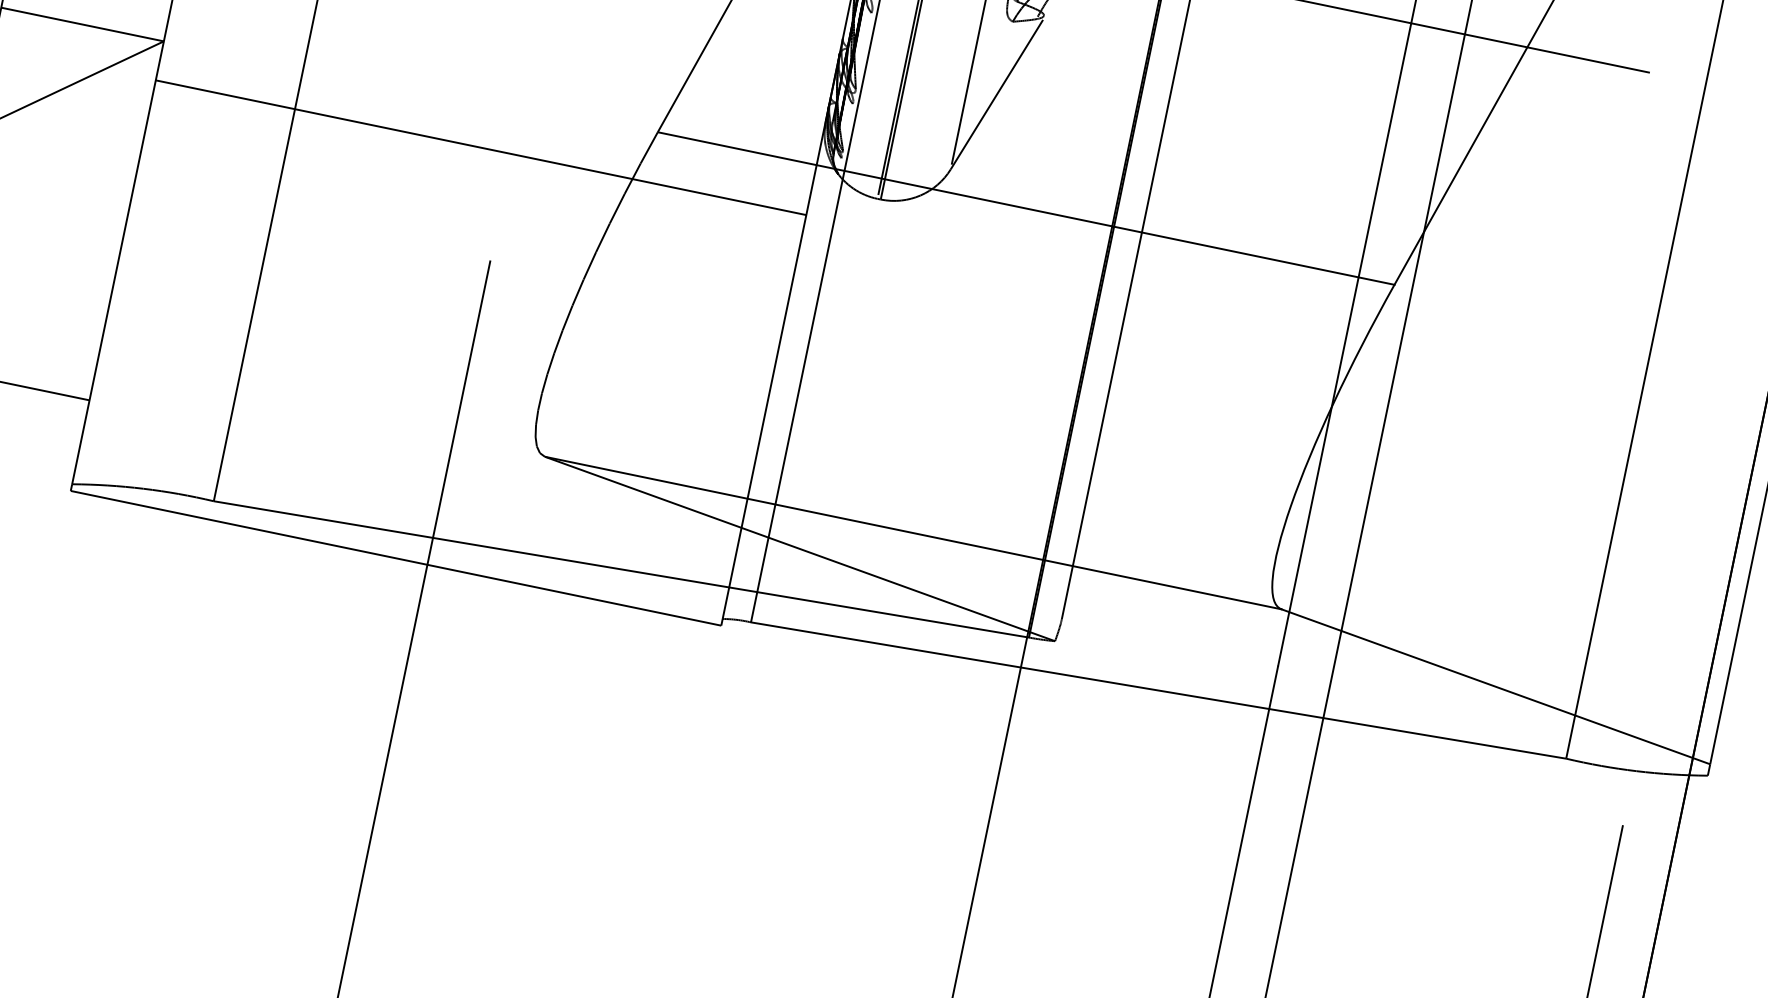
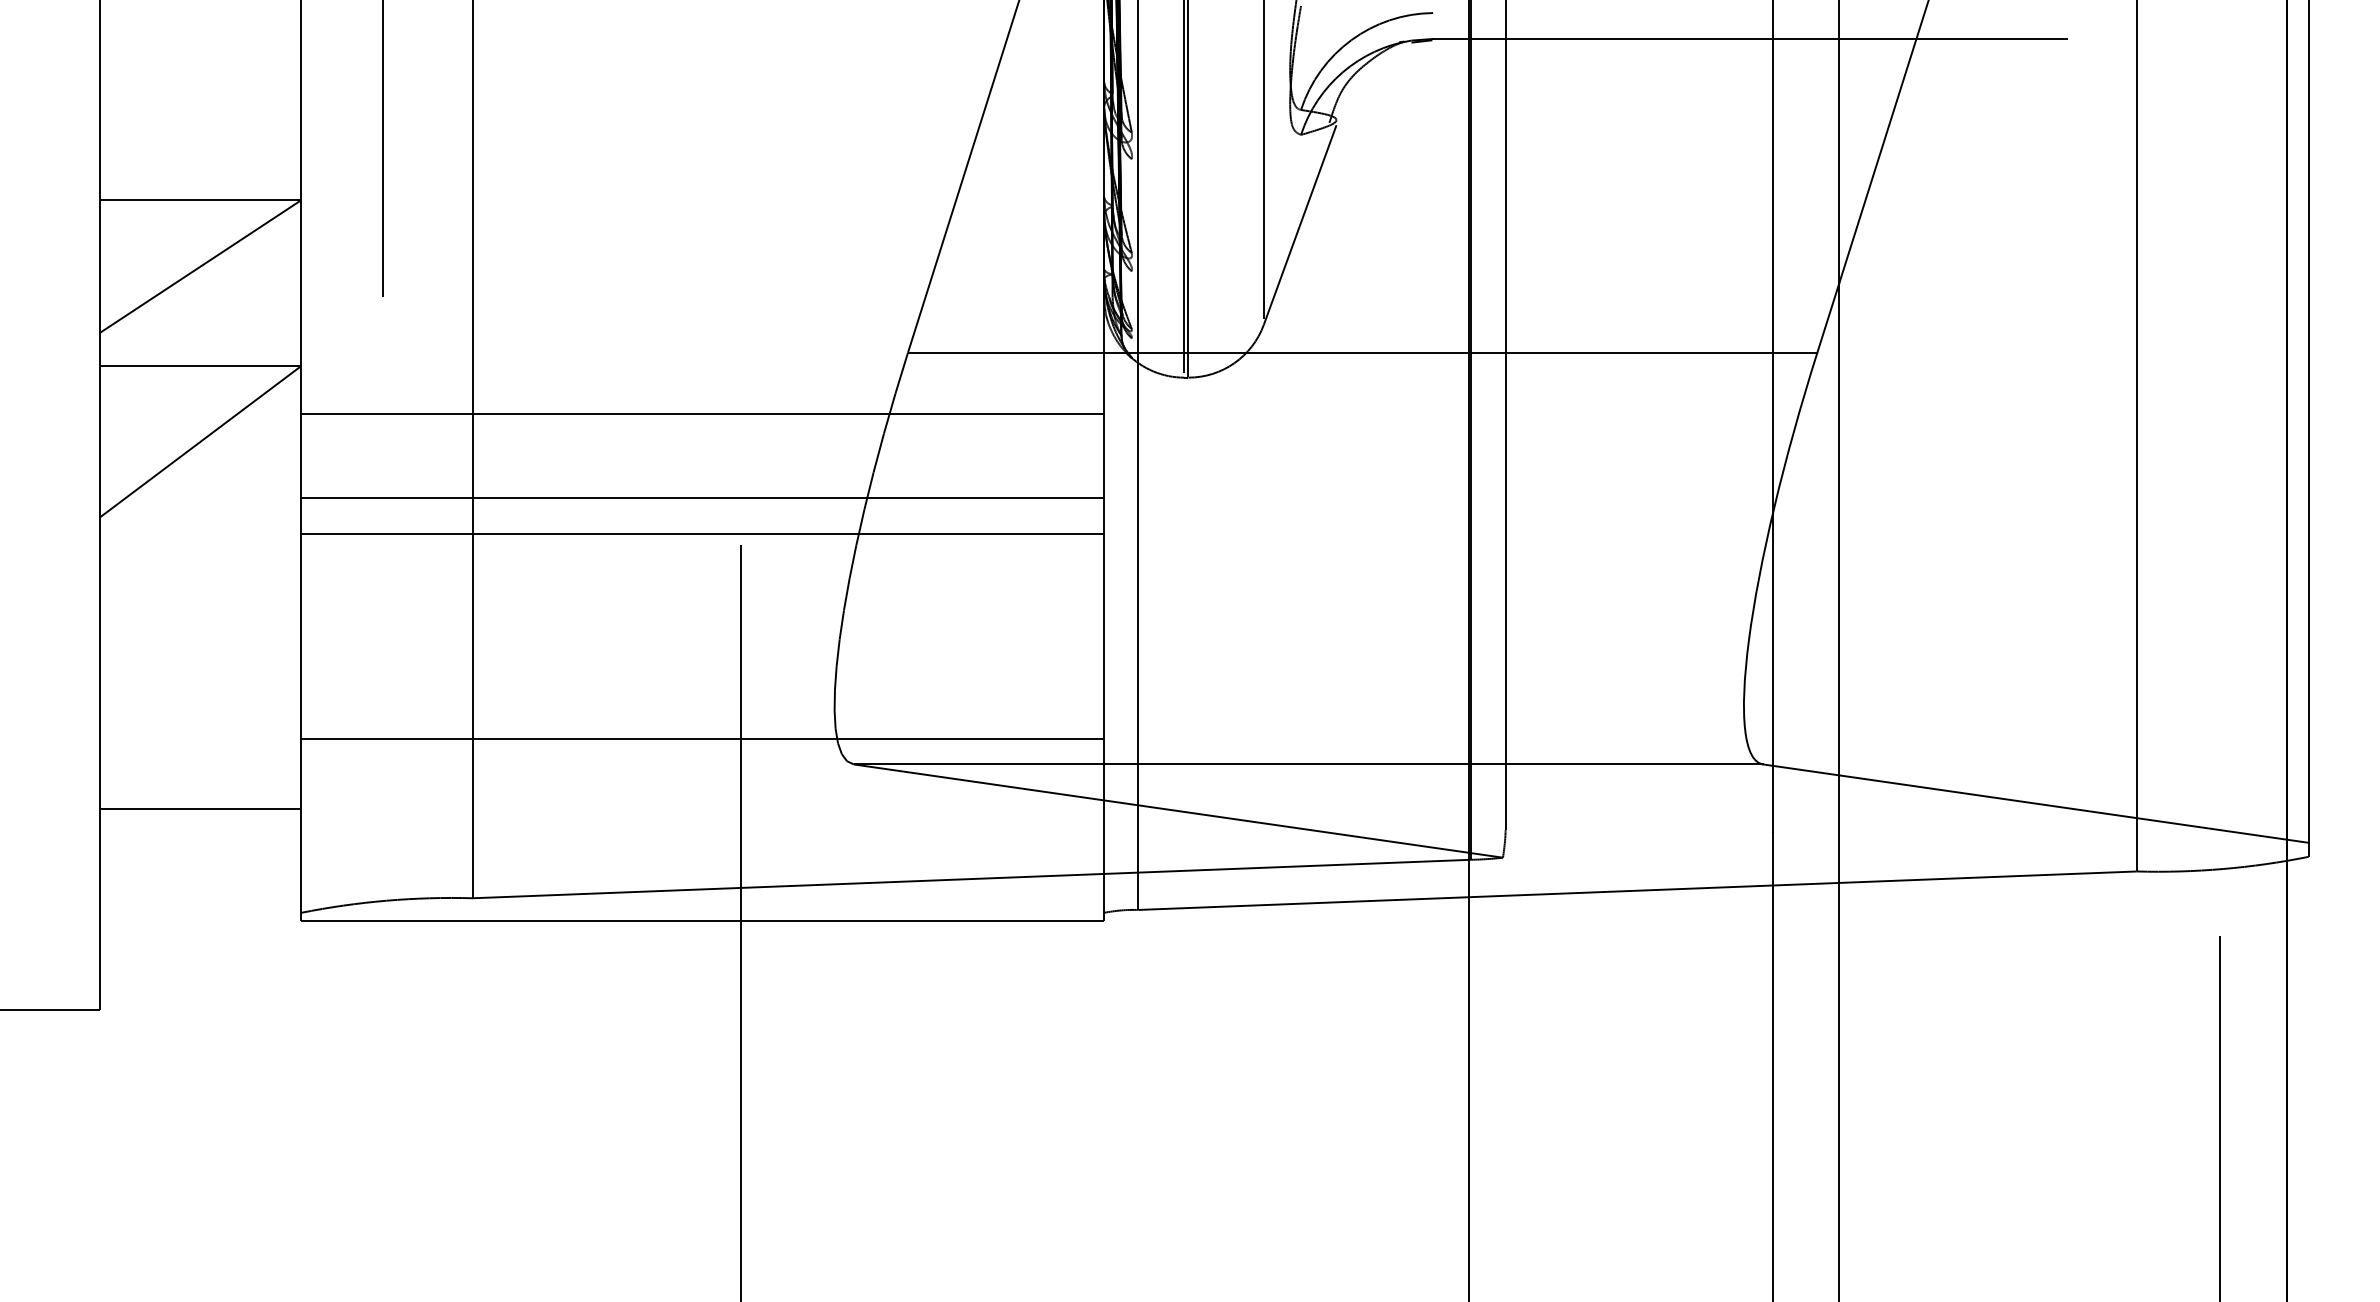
line: (467, 215) -> (702, 497), added
line: (460, 245) -> (702, 534), added
line: (426, 410) -> (702, 738), added

